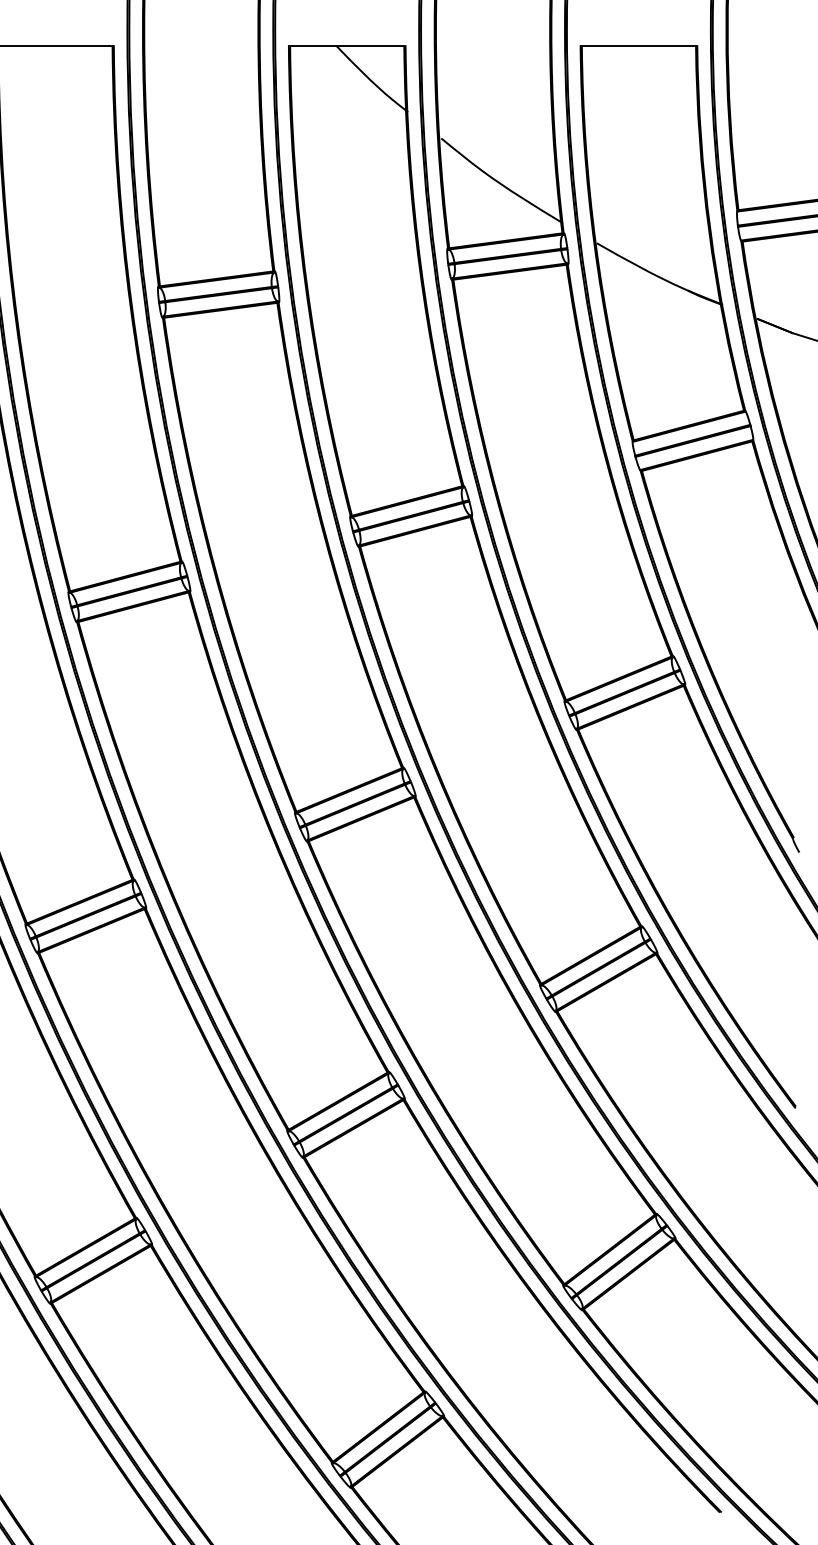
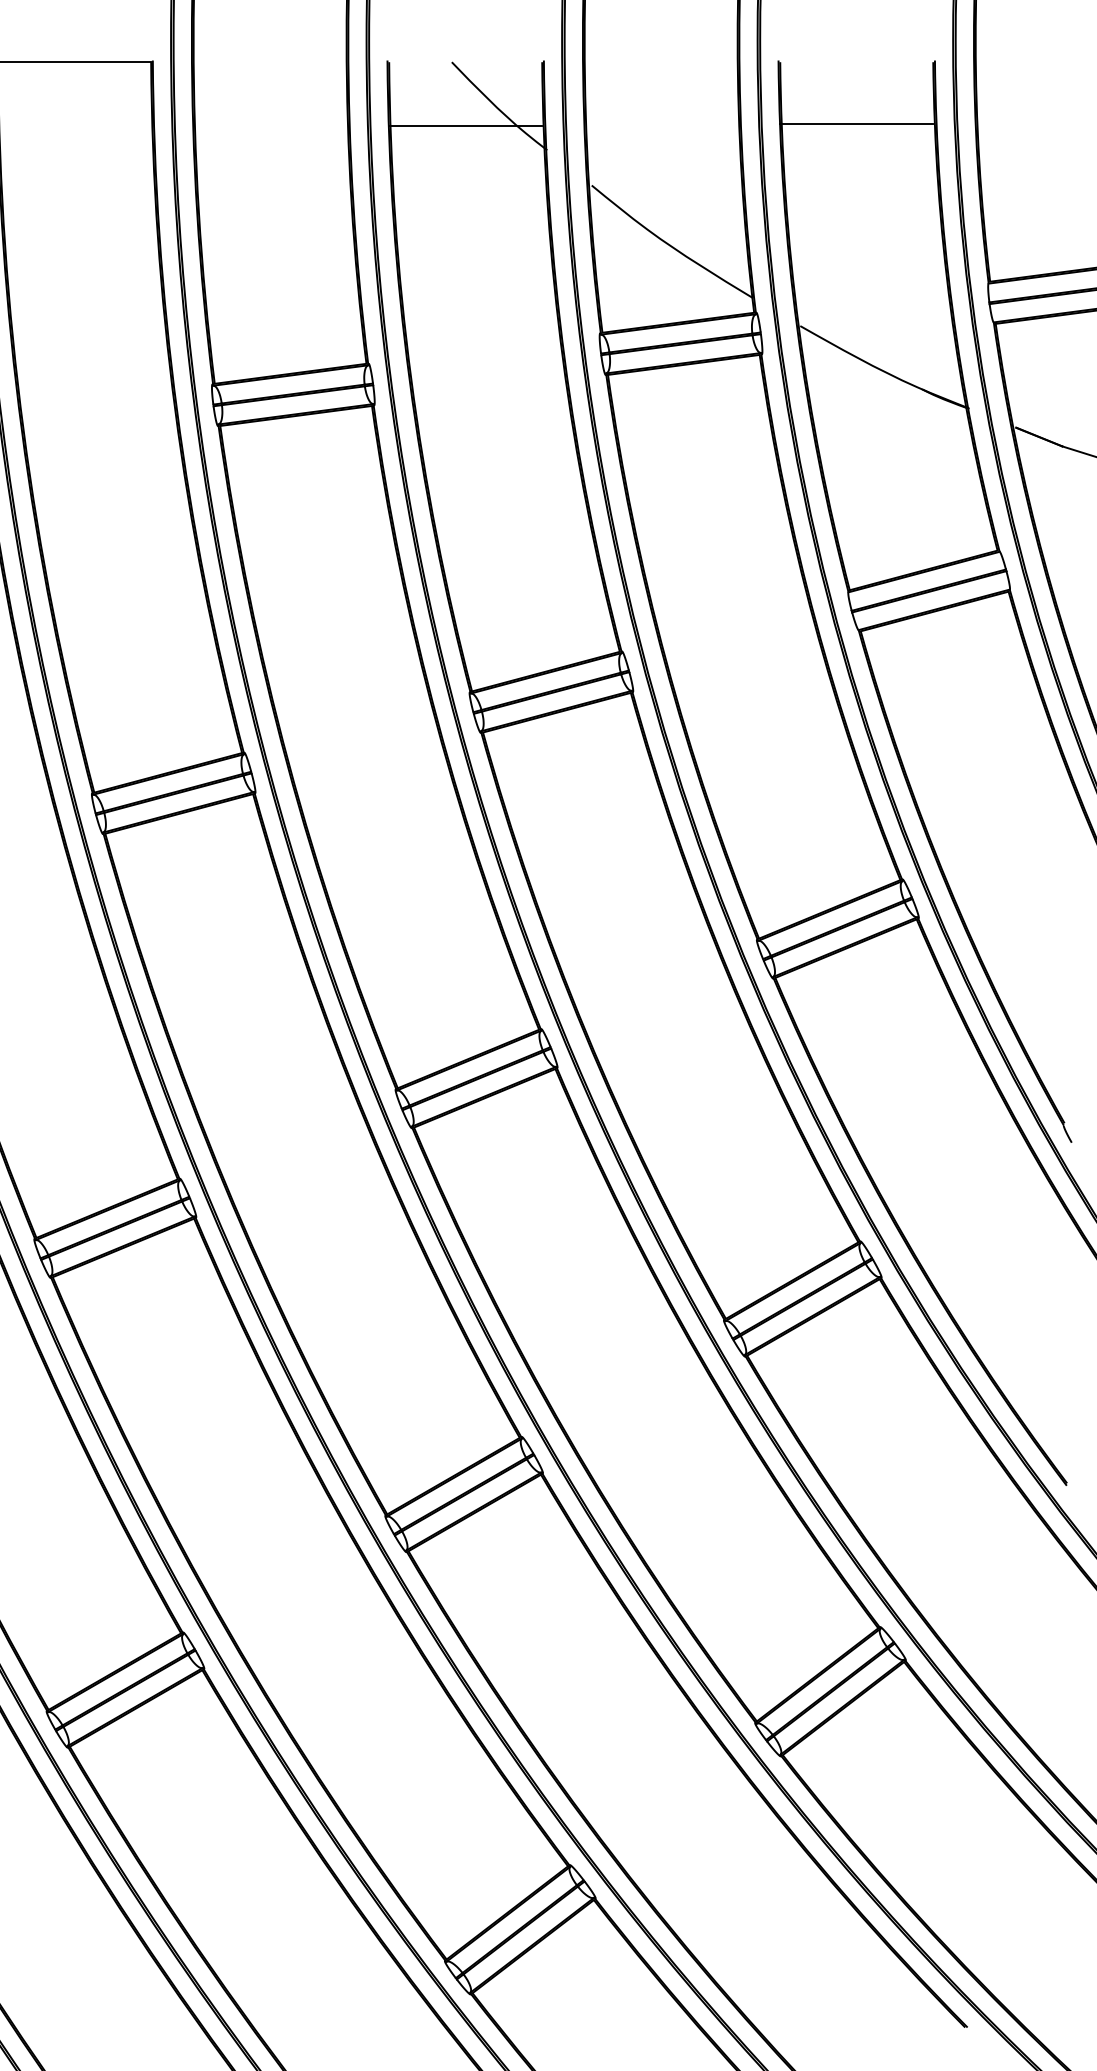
line: (347, 46) -> (465, 126), moved
line: (638, 46) -> (856, 124), moved

